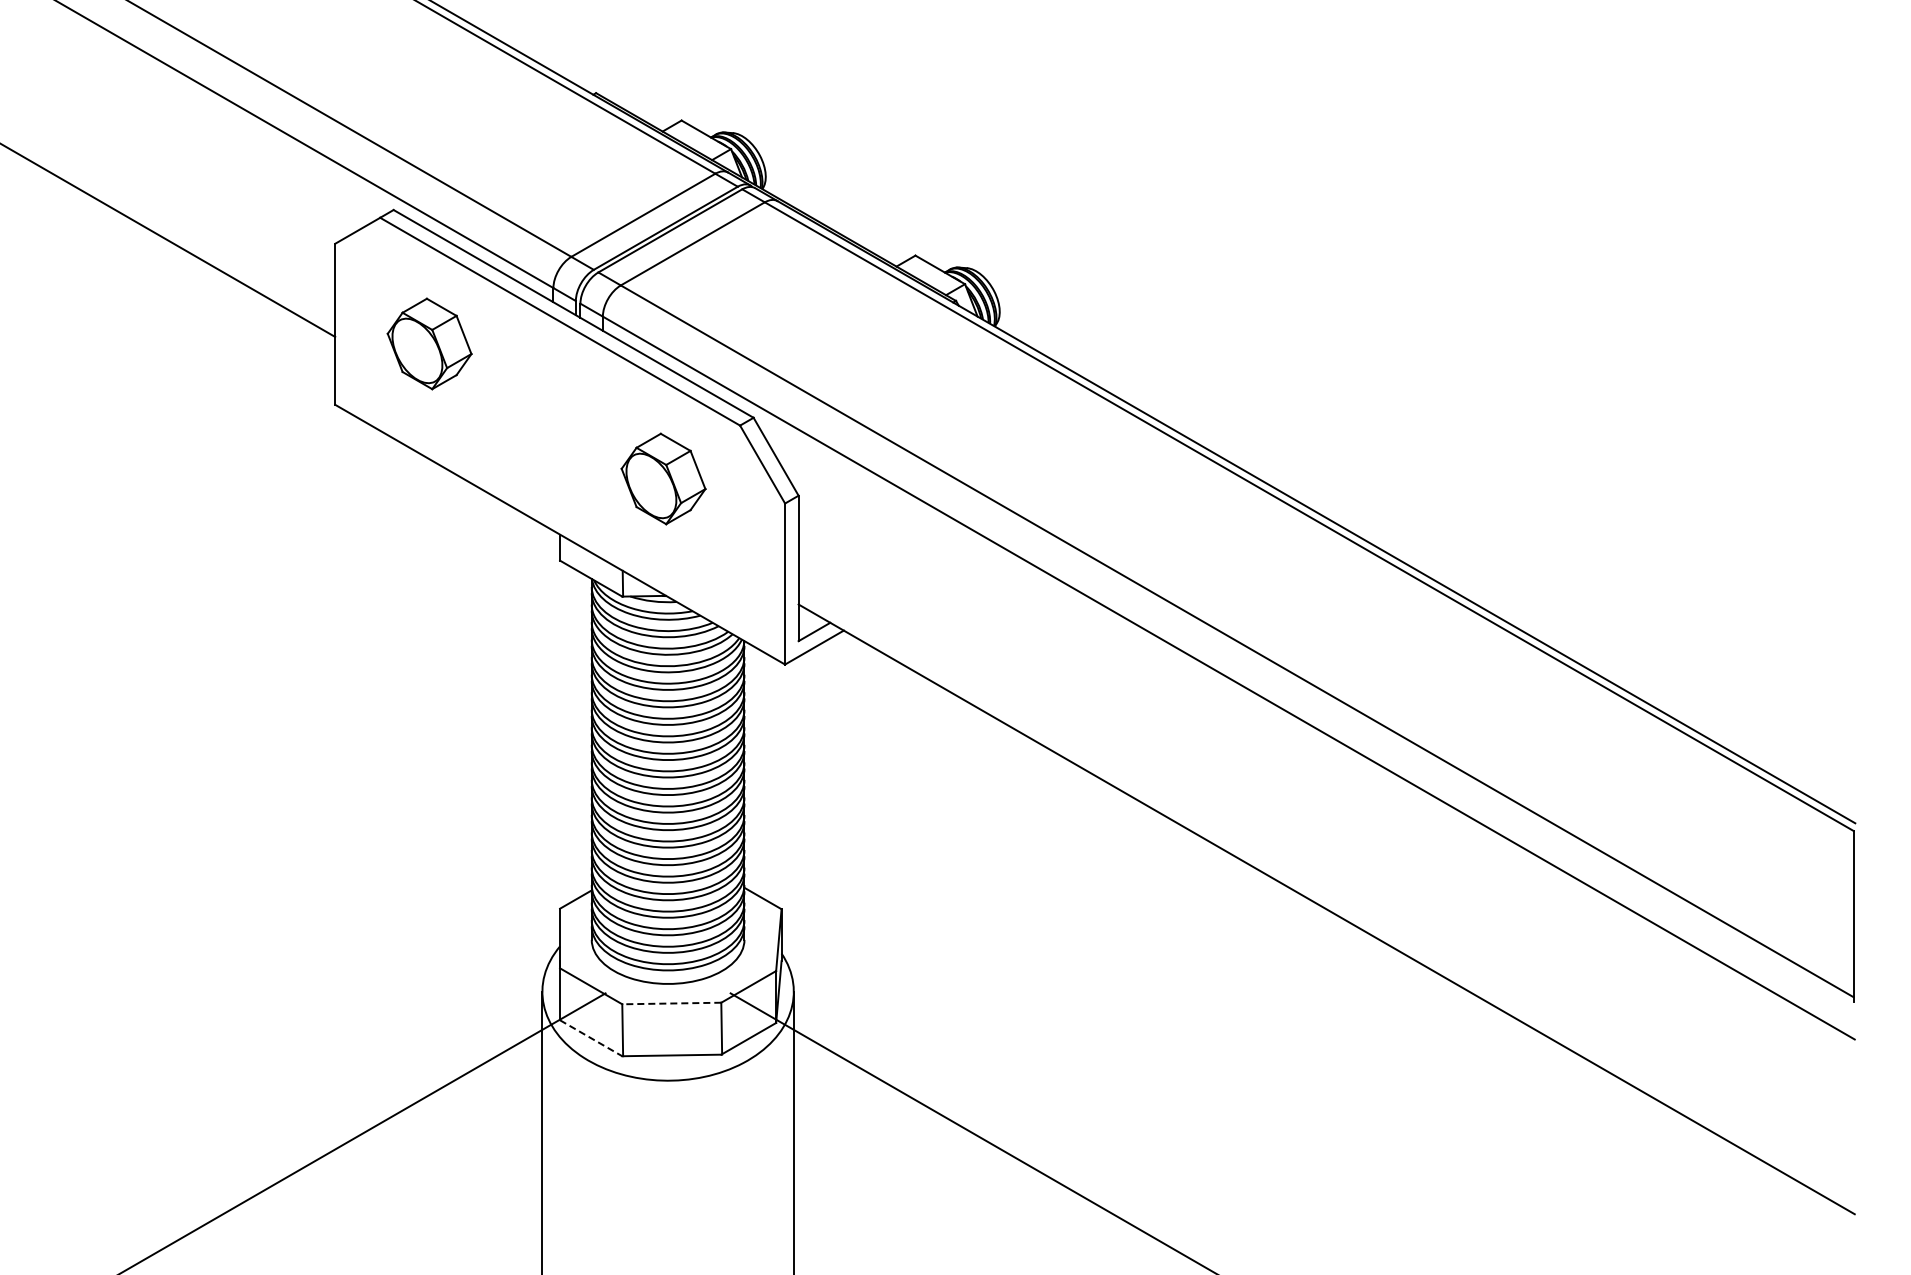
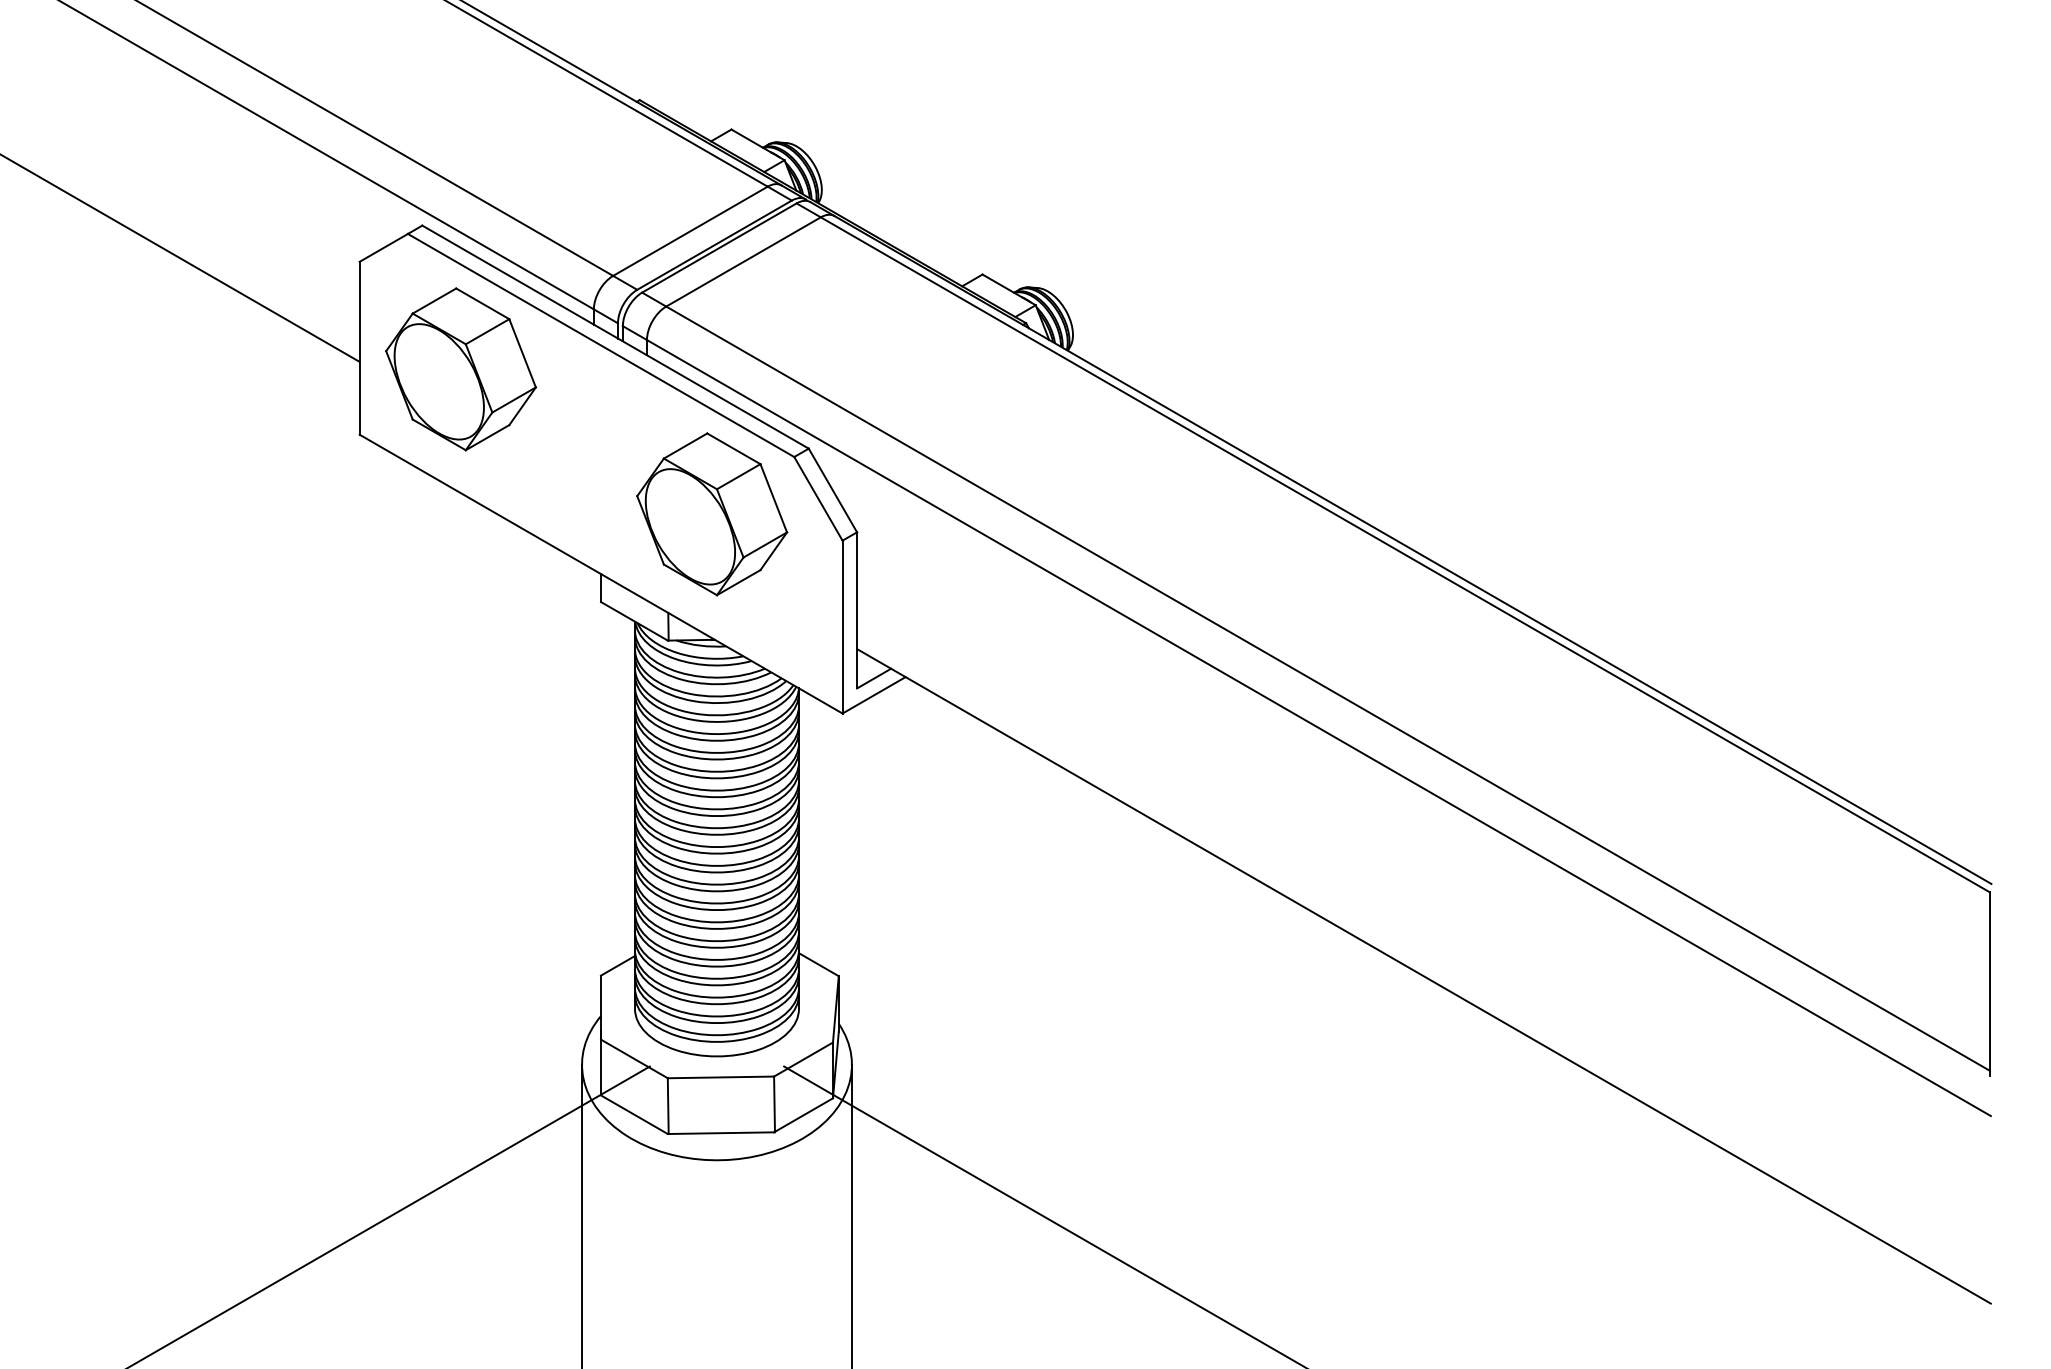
part: (429, 343) -> (460, 368), size x1.67
part: (663, 478) -> (712, 513), size x1.67
line: (671, 1003) -> (720, 1077), dashed -> solid
line: (591, 1038) -> (634, 1114), dashed -> solid

